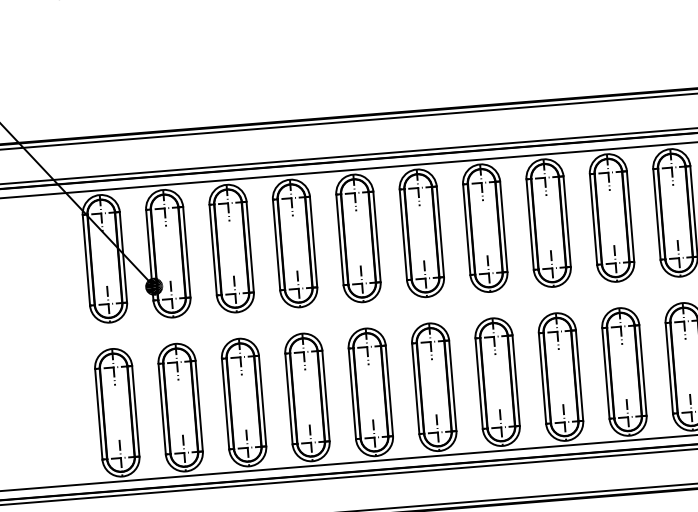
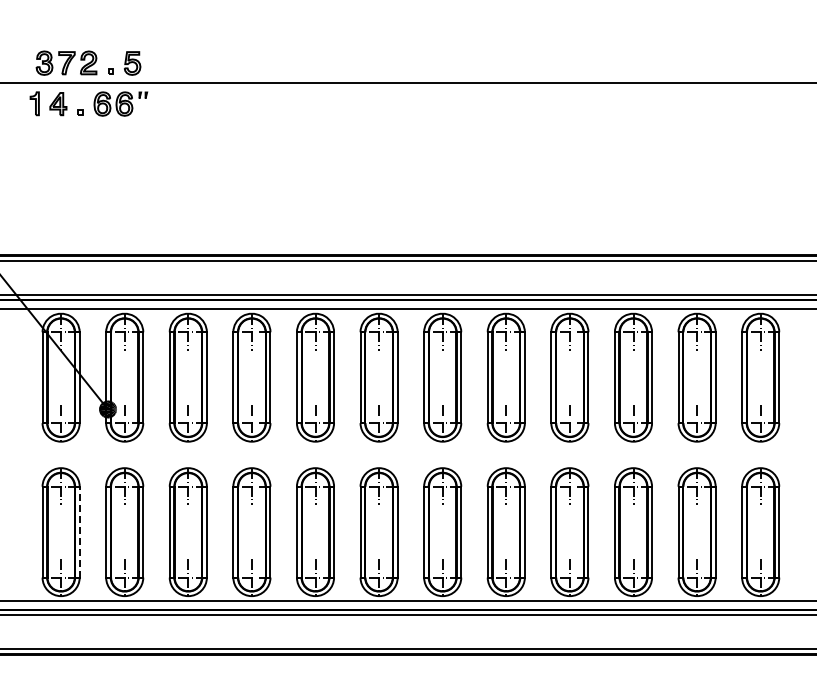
line: (135, 410) -> (79, 531), solid -> dashed

